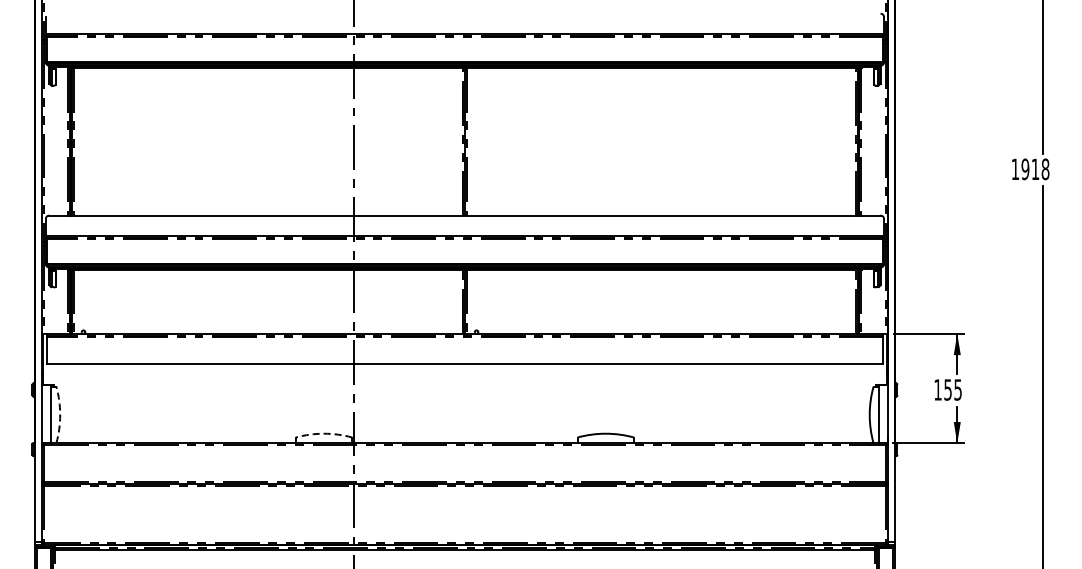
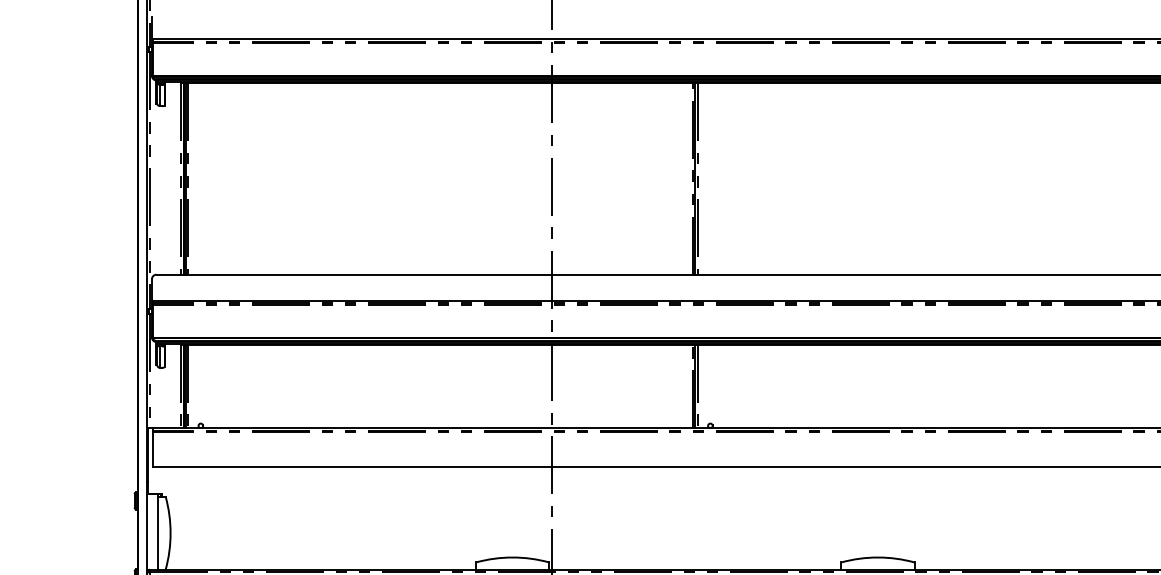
arc: (60, 414) -> (170, 532), dashed -> solid
arc: (324, 433) -> (513, 557), dashed -> solid

